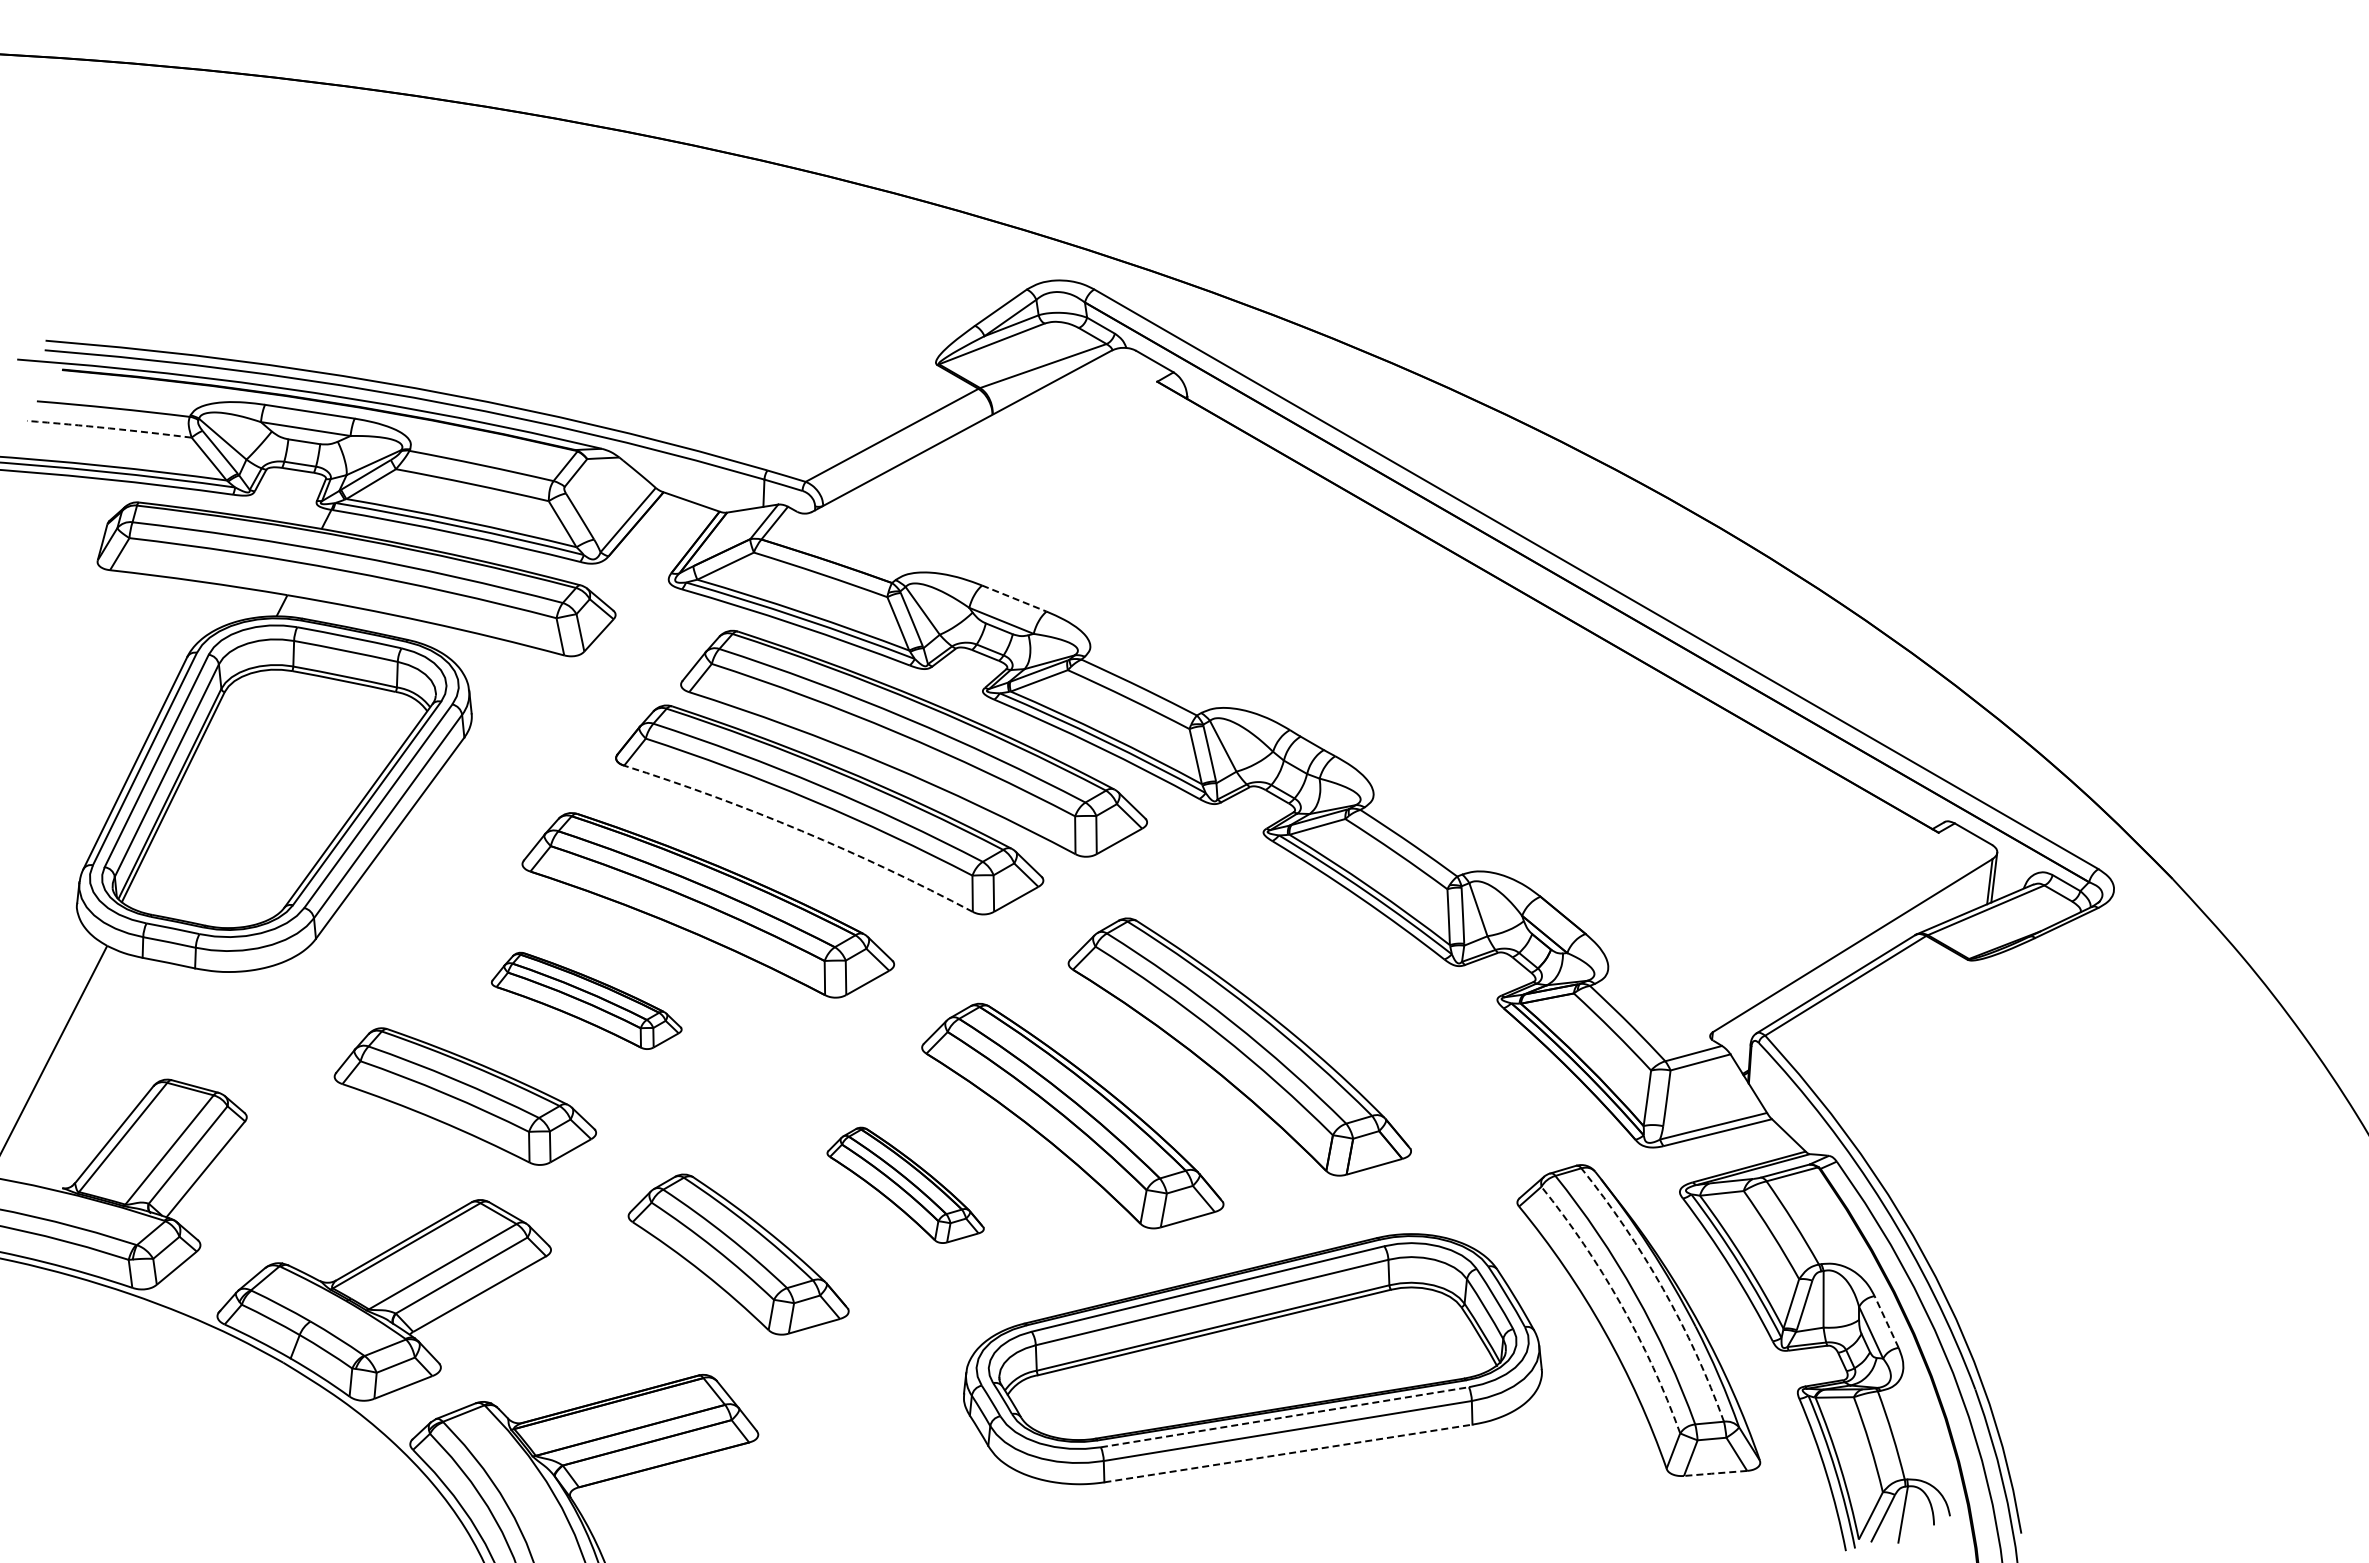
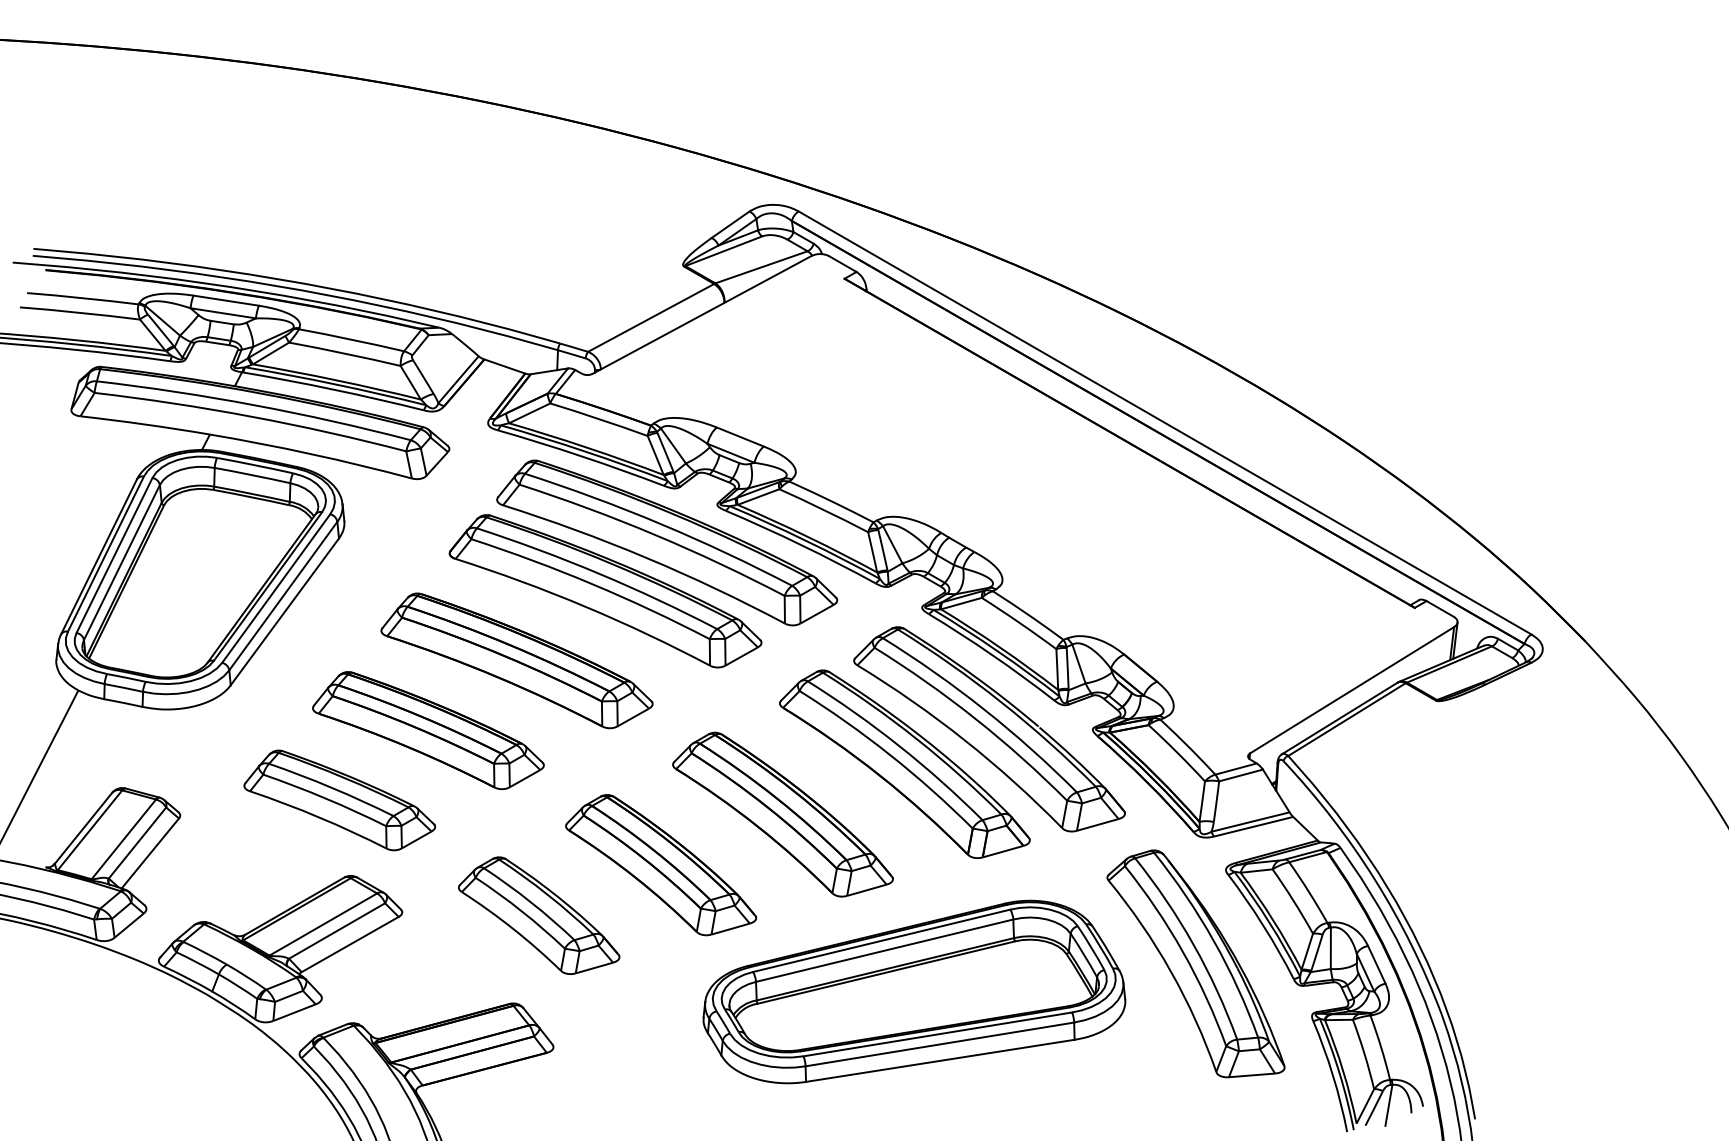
arc: (109, 428) -> (80, 312), dashed -> solid
line: (1014, 598) -> (740, 436), dashed -> solid
arc: (801, 831) -> (585, 606), dashed -> solid
part: (1355, 999) -> (989, 729), added
part: (586, 1000) -> (428, 730), size x1.67
part: (905, 1185) -> (660, 865), size x1.67
arc: (1663, 1289) -> (1214, 941), dashed -> solid
arc: (1621, 1304) -> (1183, 952), dashed -> solid
line: (1886, 1321) -> (1376, 964), dashed -> solid
line: (1285, 1417) -> (938, 1034), dashed -> solid
line: (1288, 1453) -> (940, 1060), dashed -> solid
line: (1714, 1473) -> (1251, 1075), dashed -> solid

